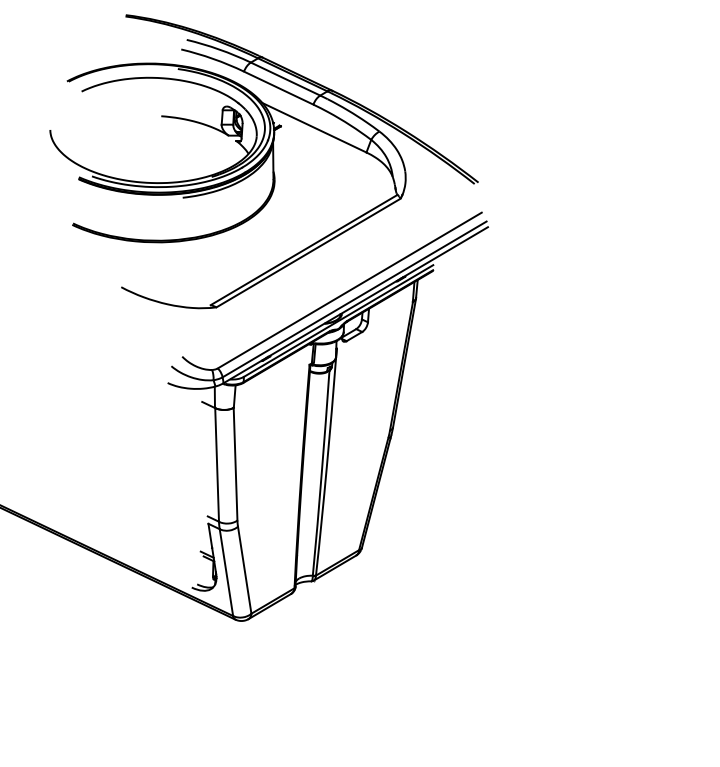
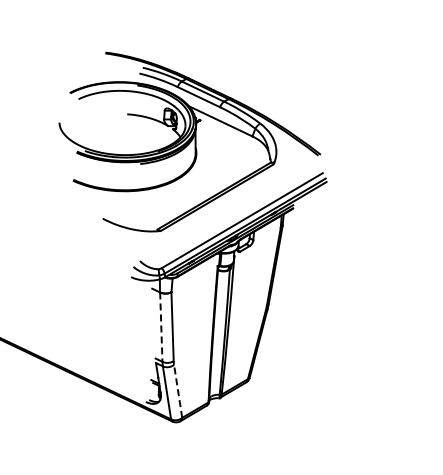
line: (217, 465) -> (161, 327), solid -> dashed
line: (245, 570) -> (178, 391), solid -> dashed

